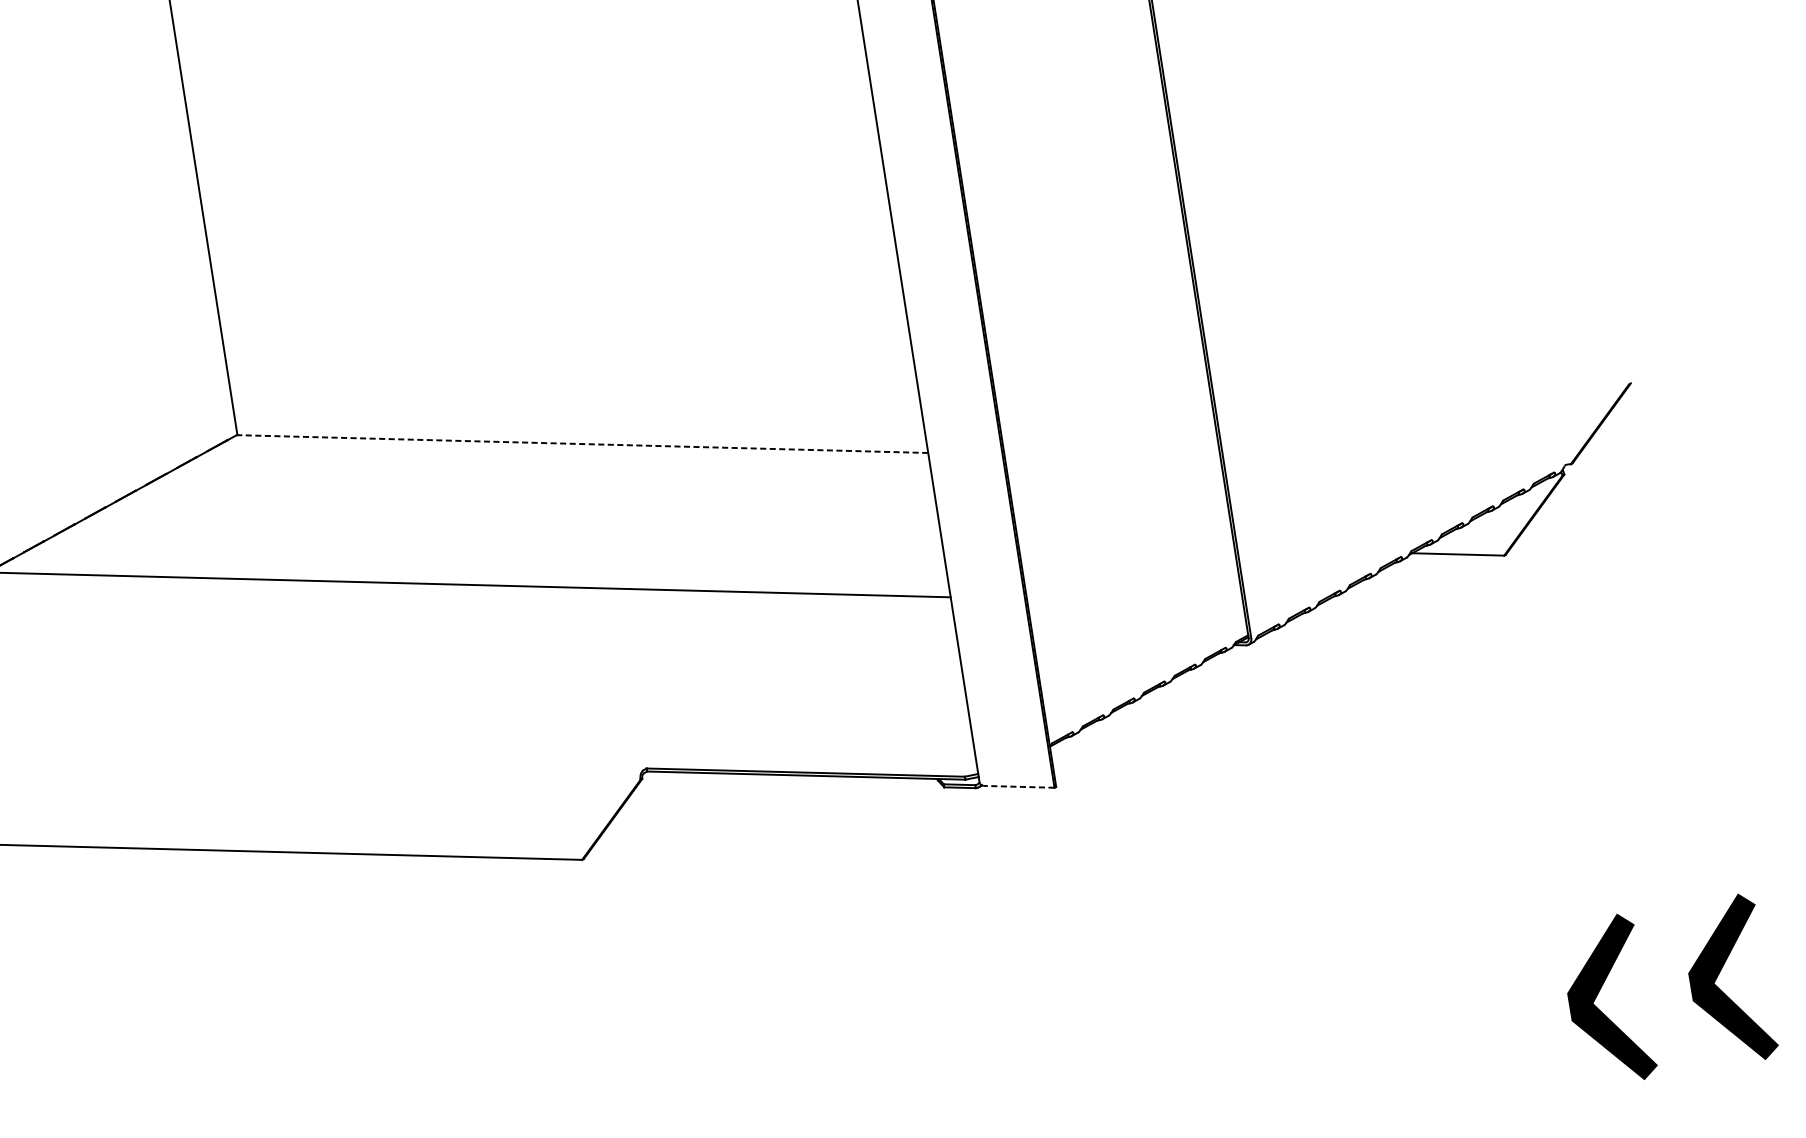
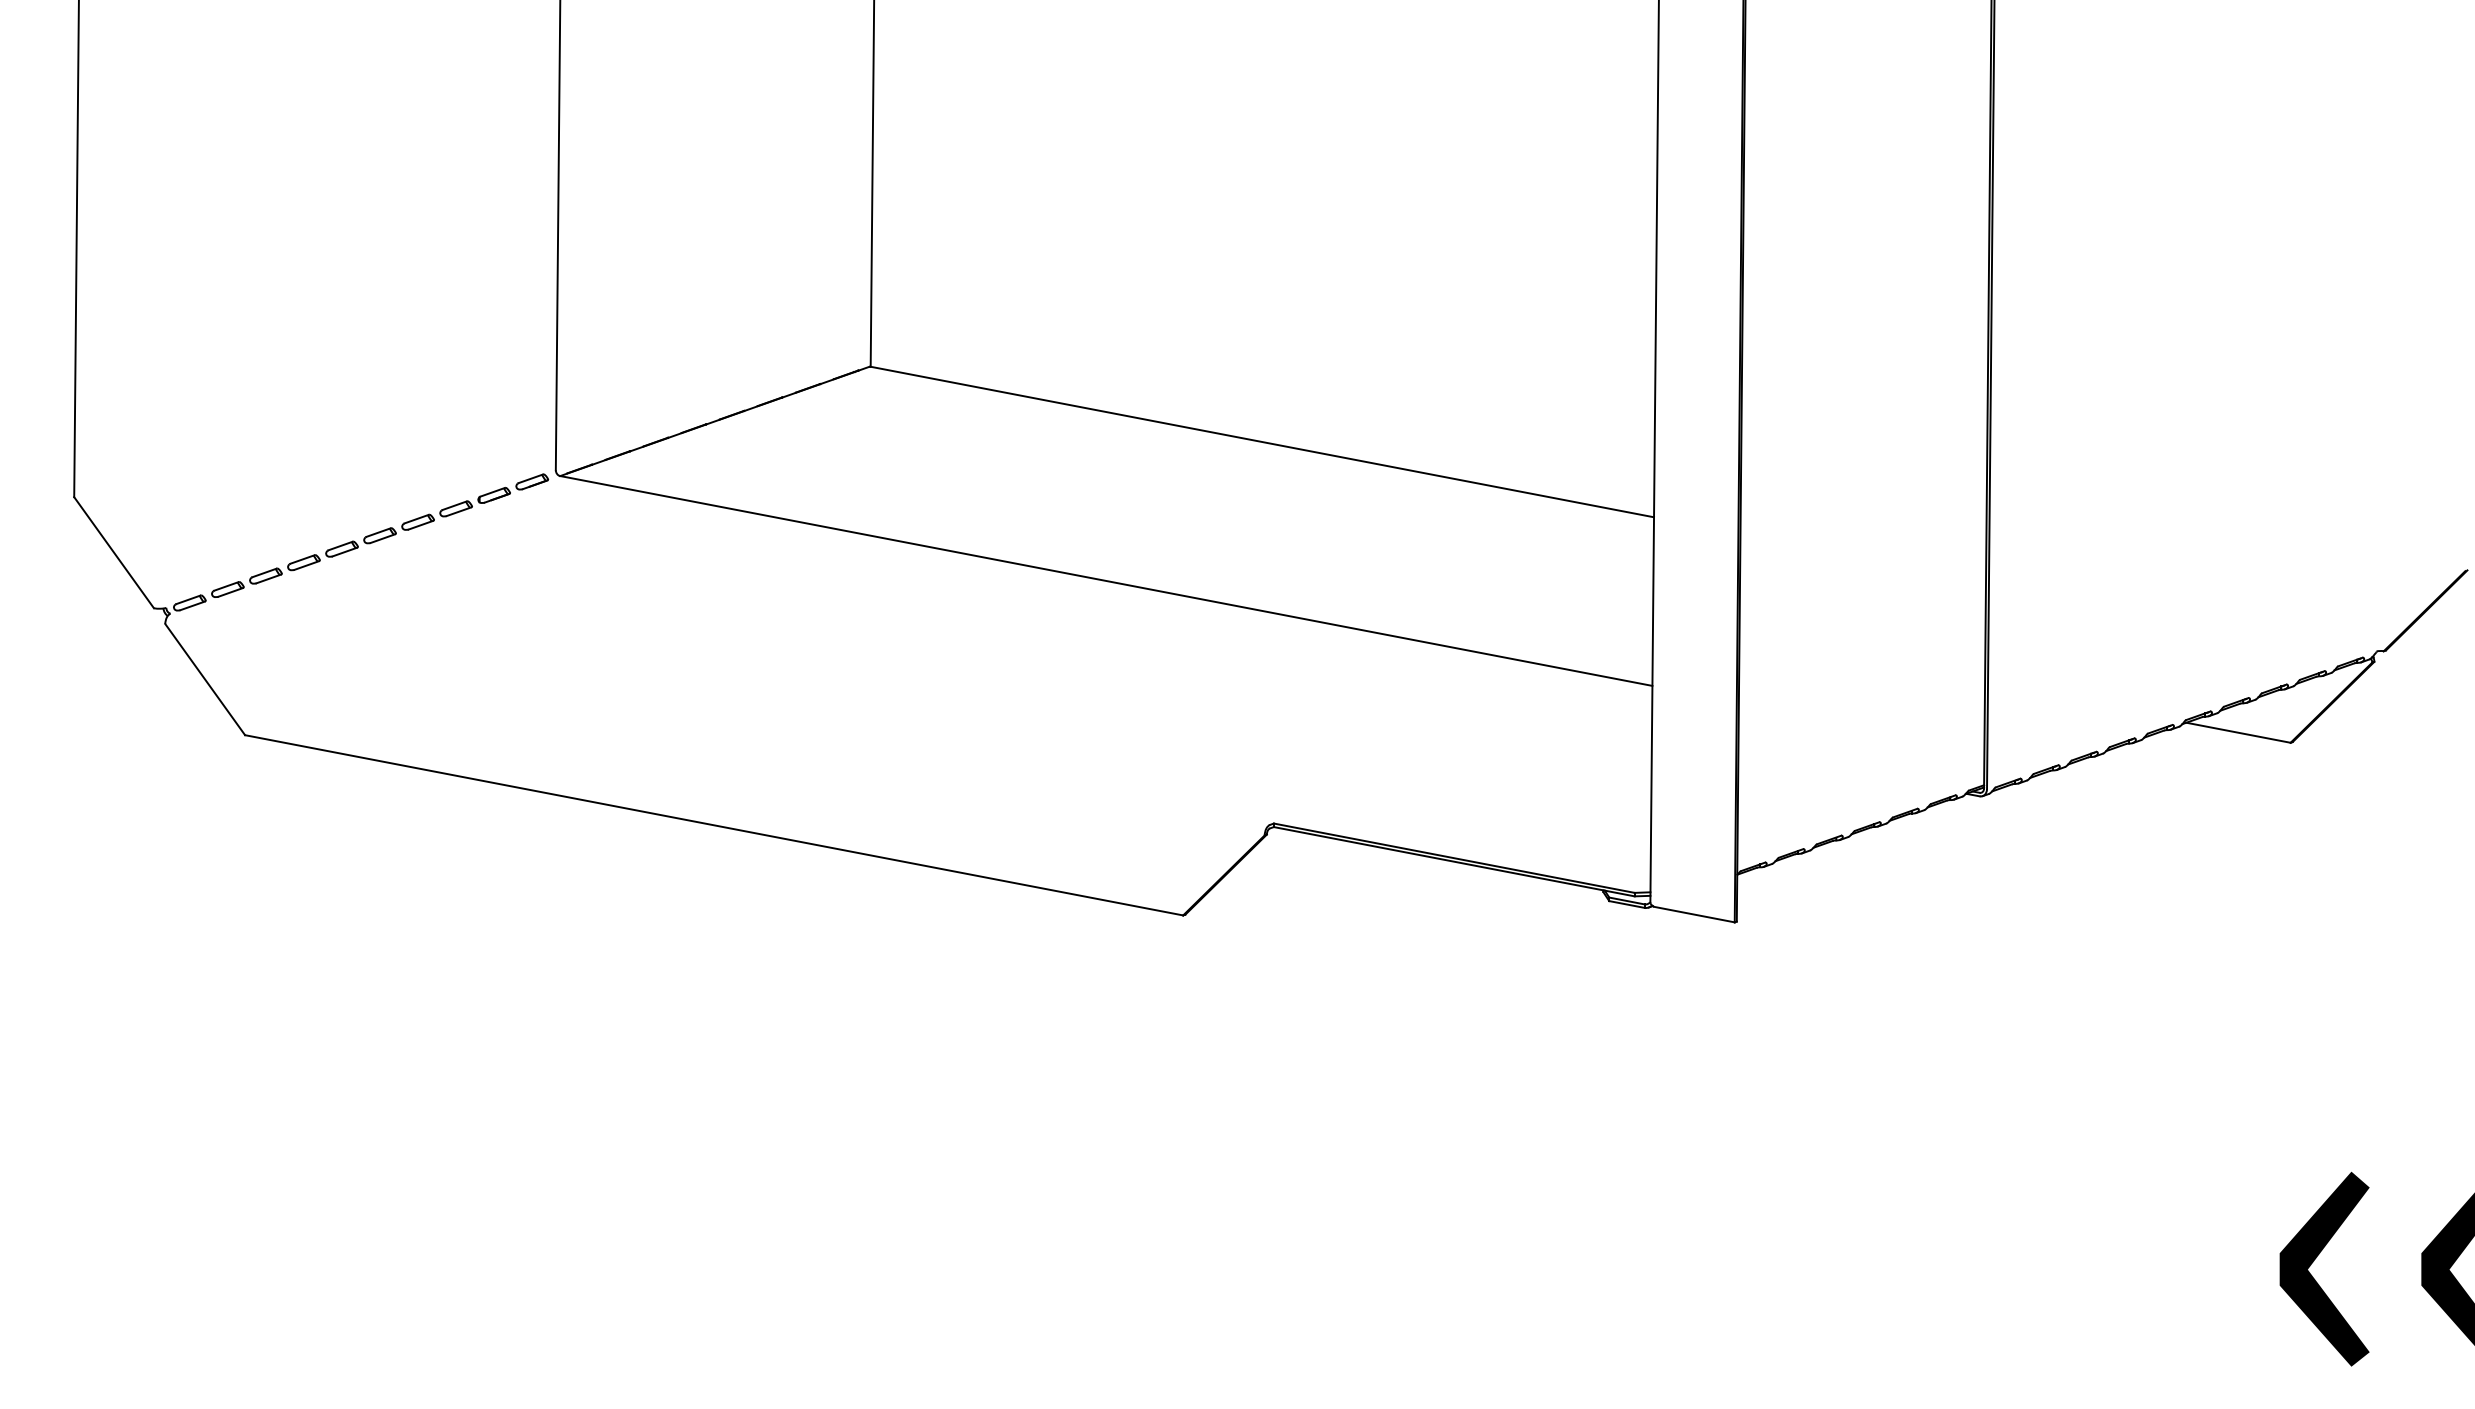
line: (583, 444) -> (1262, 442), dashed -> solid
line: (1018, 786) -> (1693, 914), dashed -> solid

